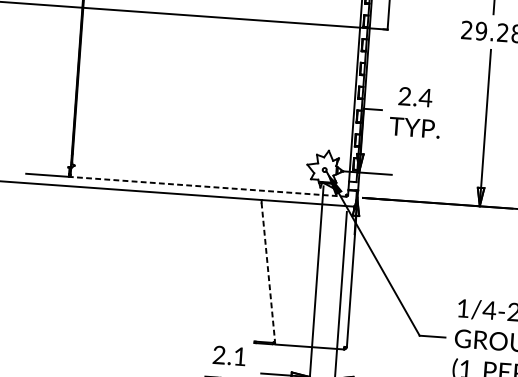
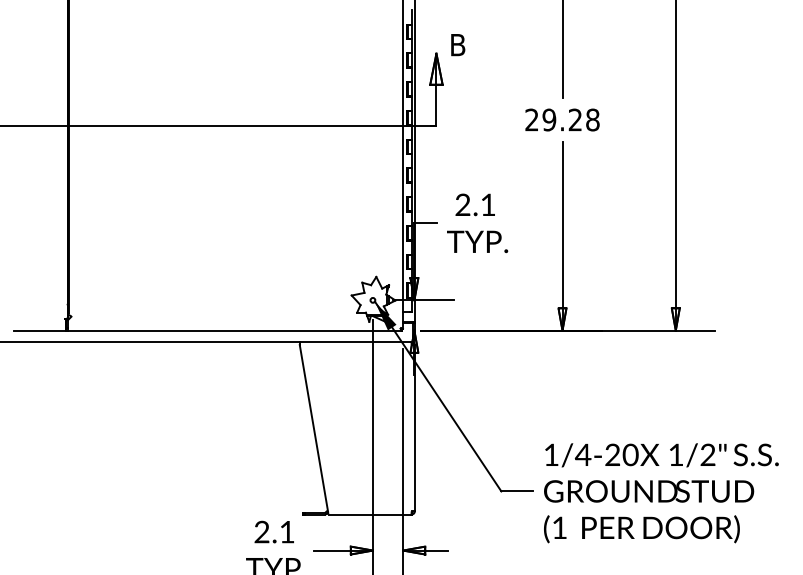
text: (425, 97) -> (487, 204), 2.4 -> 2.1
line: (208, 186) -> (234, 330), dashed -> solid
line: (267, 272) -> (313, 428), dashed -> solid

